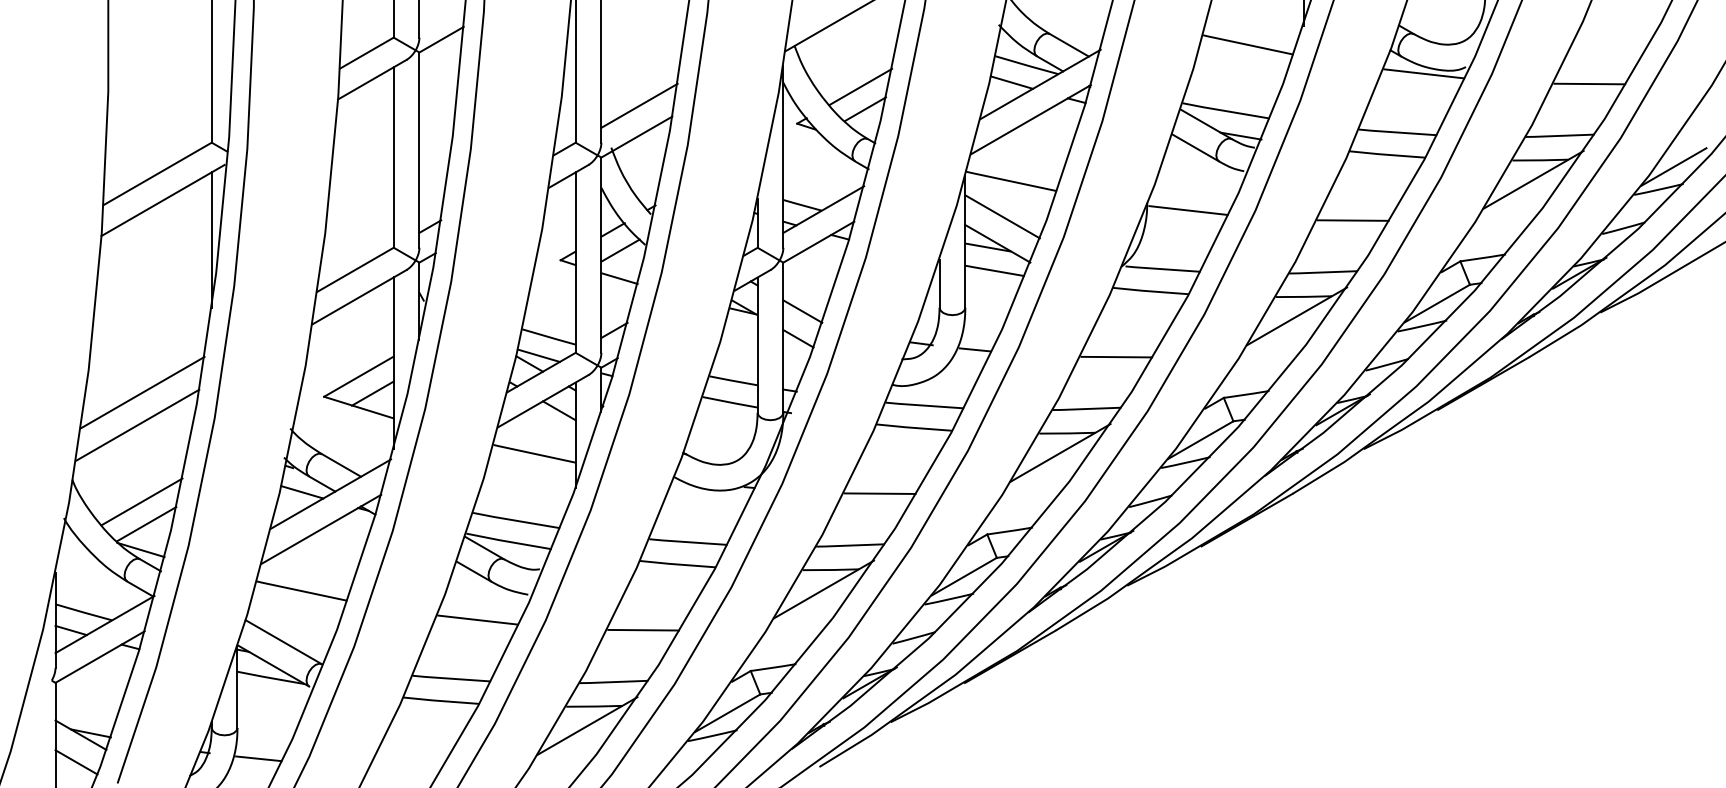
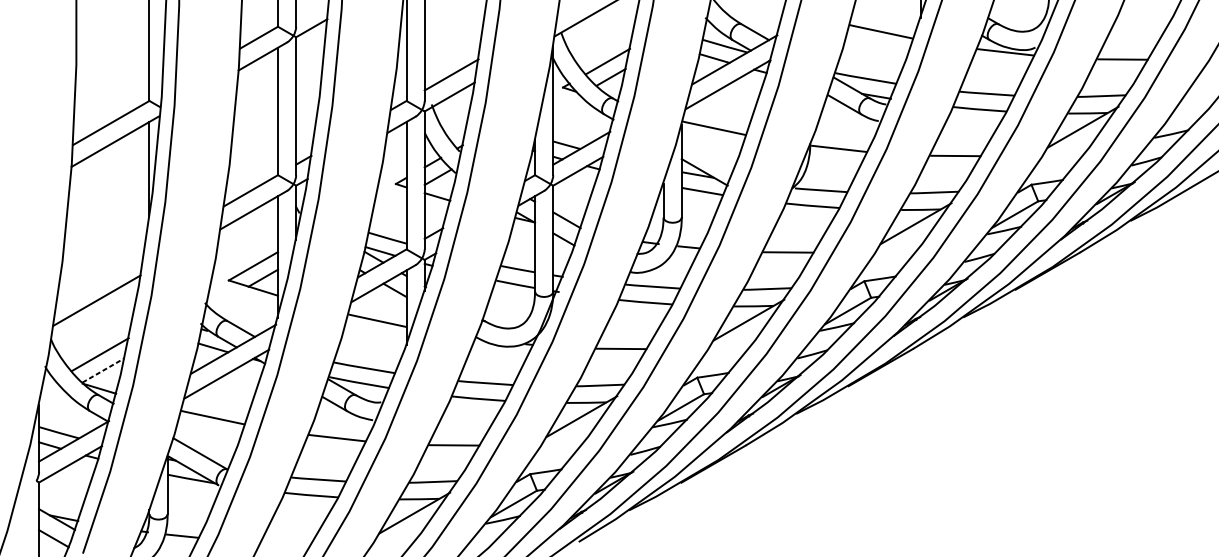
line: (1673, 166) -> (1182, 117), removed
line: (1002, 216) -> (708, 153), removed
line: (142, 392) -> (100, 277), removed
line: (147, 523) -> (104, 369), solid -> dashed

